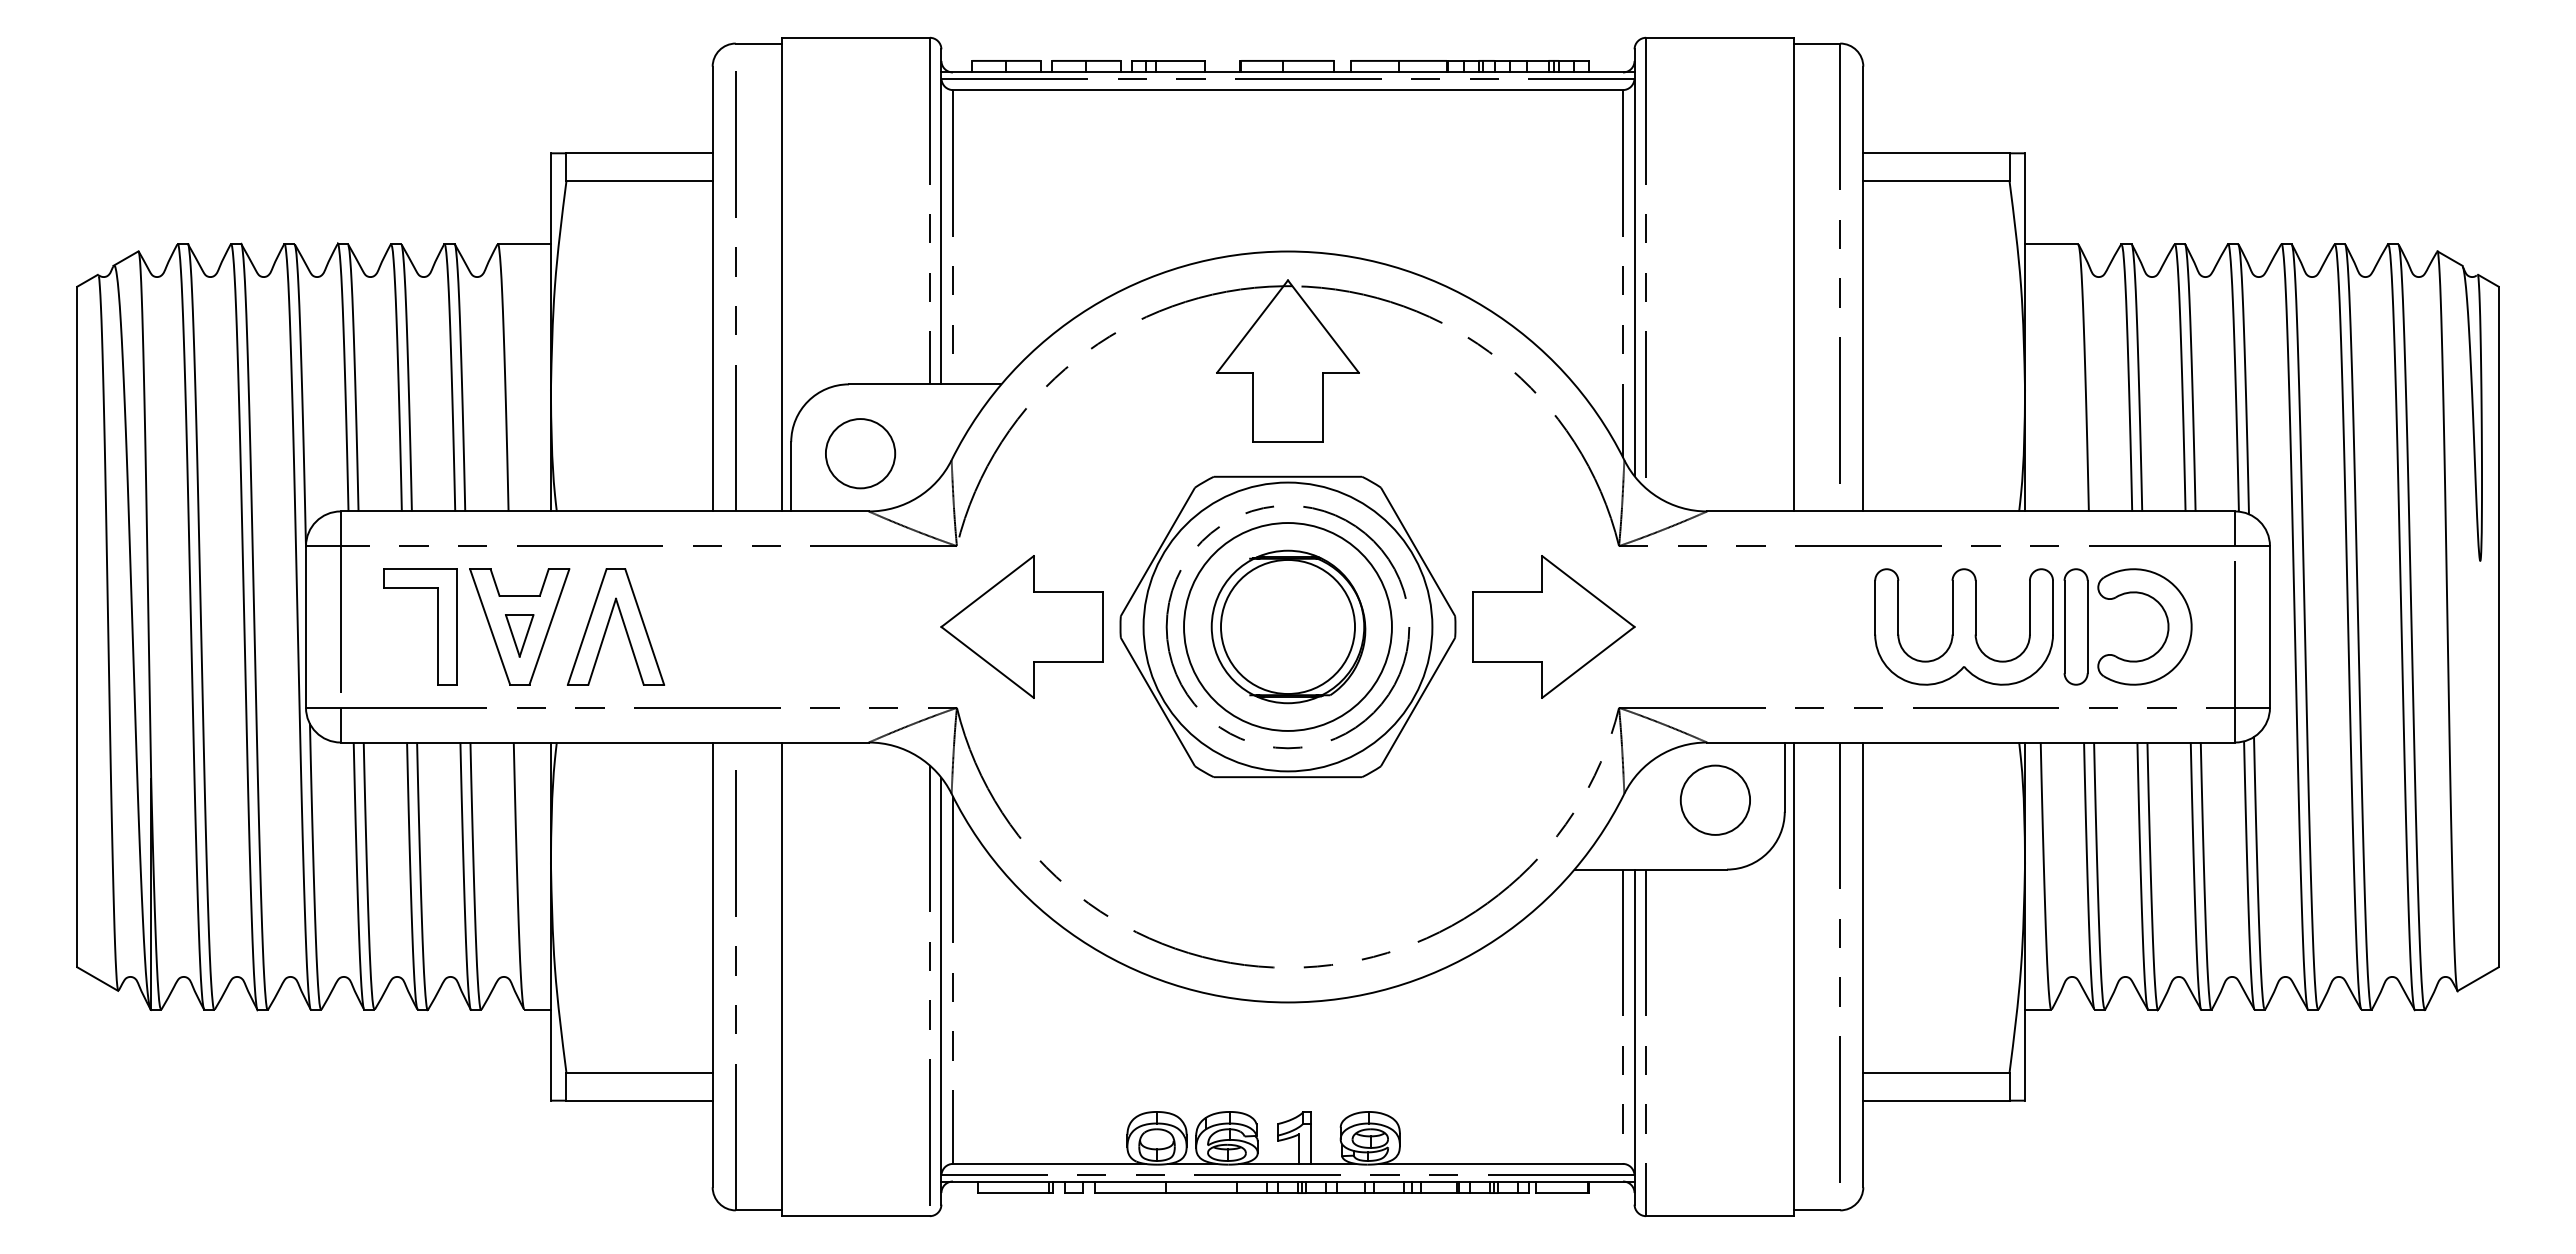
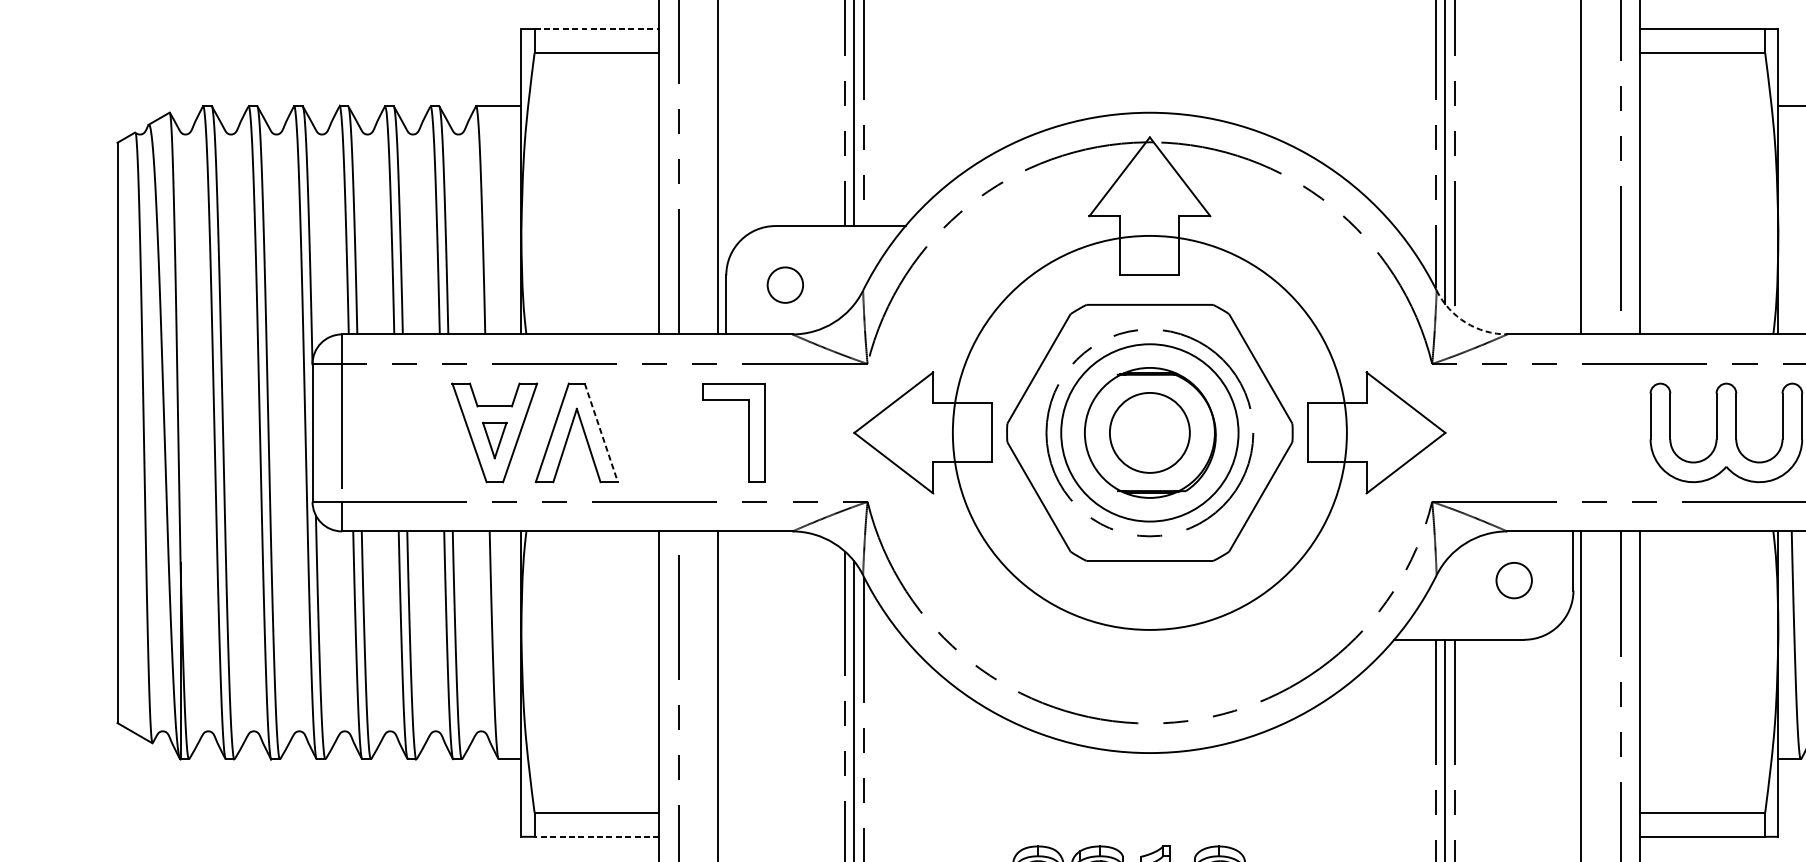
line: (640, 153) -> (597, 29), solid -> dashed
circle: (860, 453) -> (785, 284), size x0.6
arc: (1658, 497) -> (1465, 322), solid -> dashed
part: (437, 626) -> (748, 432), moved
line: (644, 626) -> (601, 432), solid -> dashed
circle: (1287, 626) -> (1149, 432), size x0.7
circle: (1287, 626) -> (1149, 432), size x1.6
circle: (1714, 799) -> (1513, 580), size x0.6
line: (639, 1100) -> (596, 836), solid -> dashed

